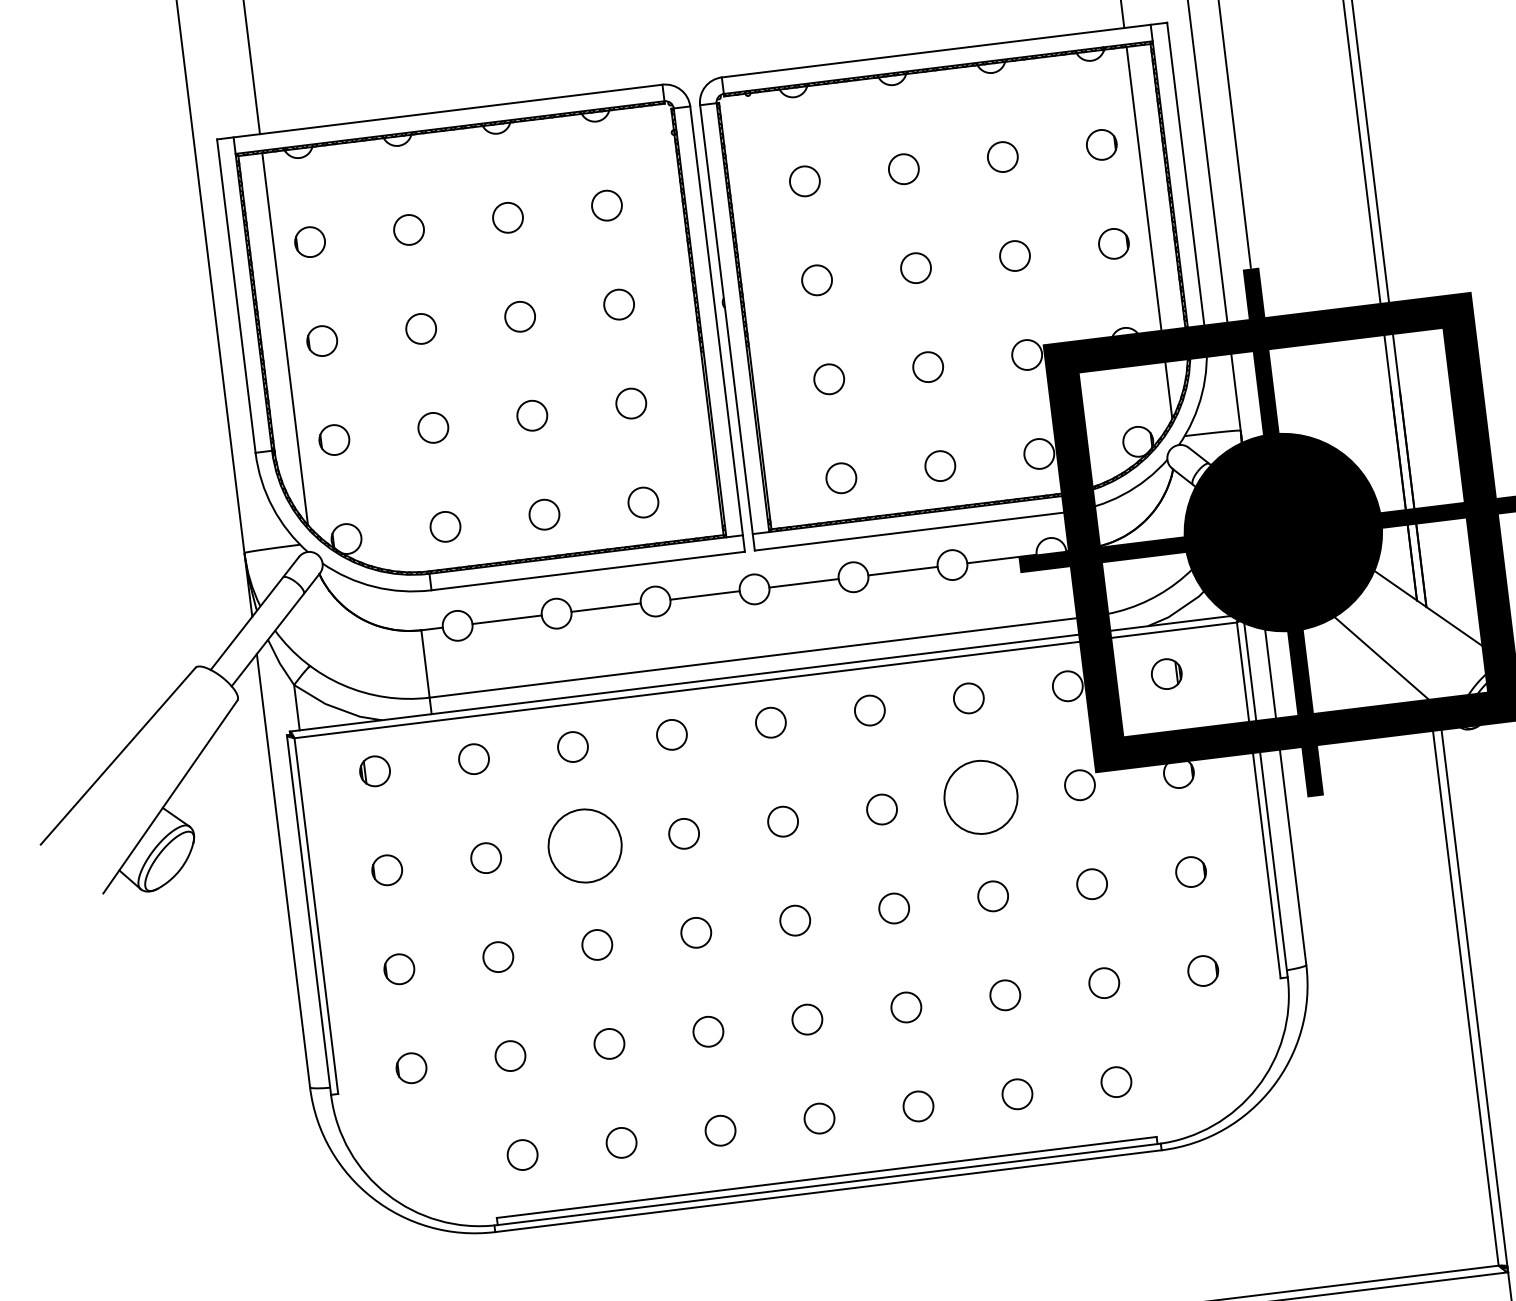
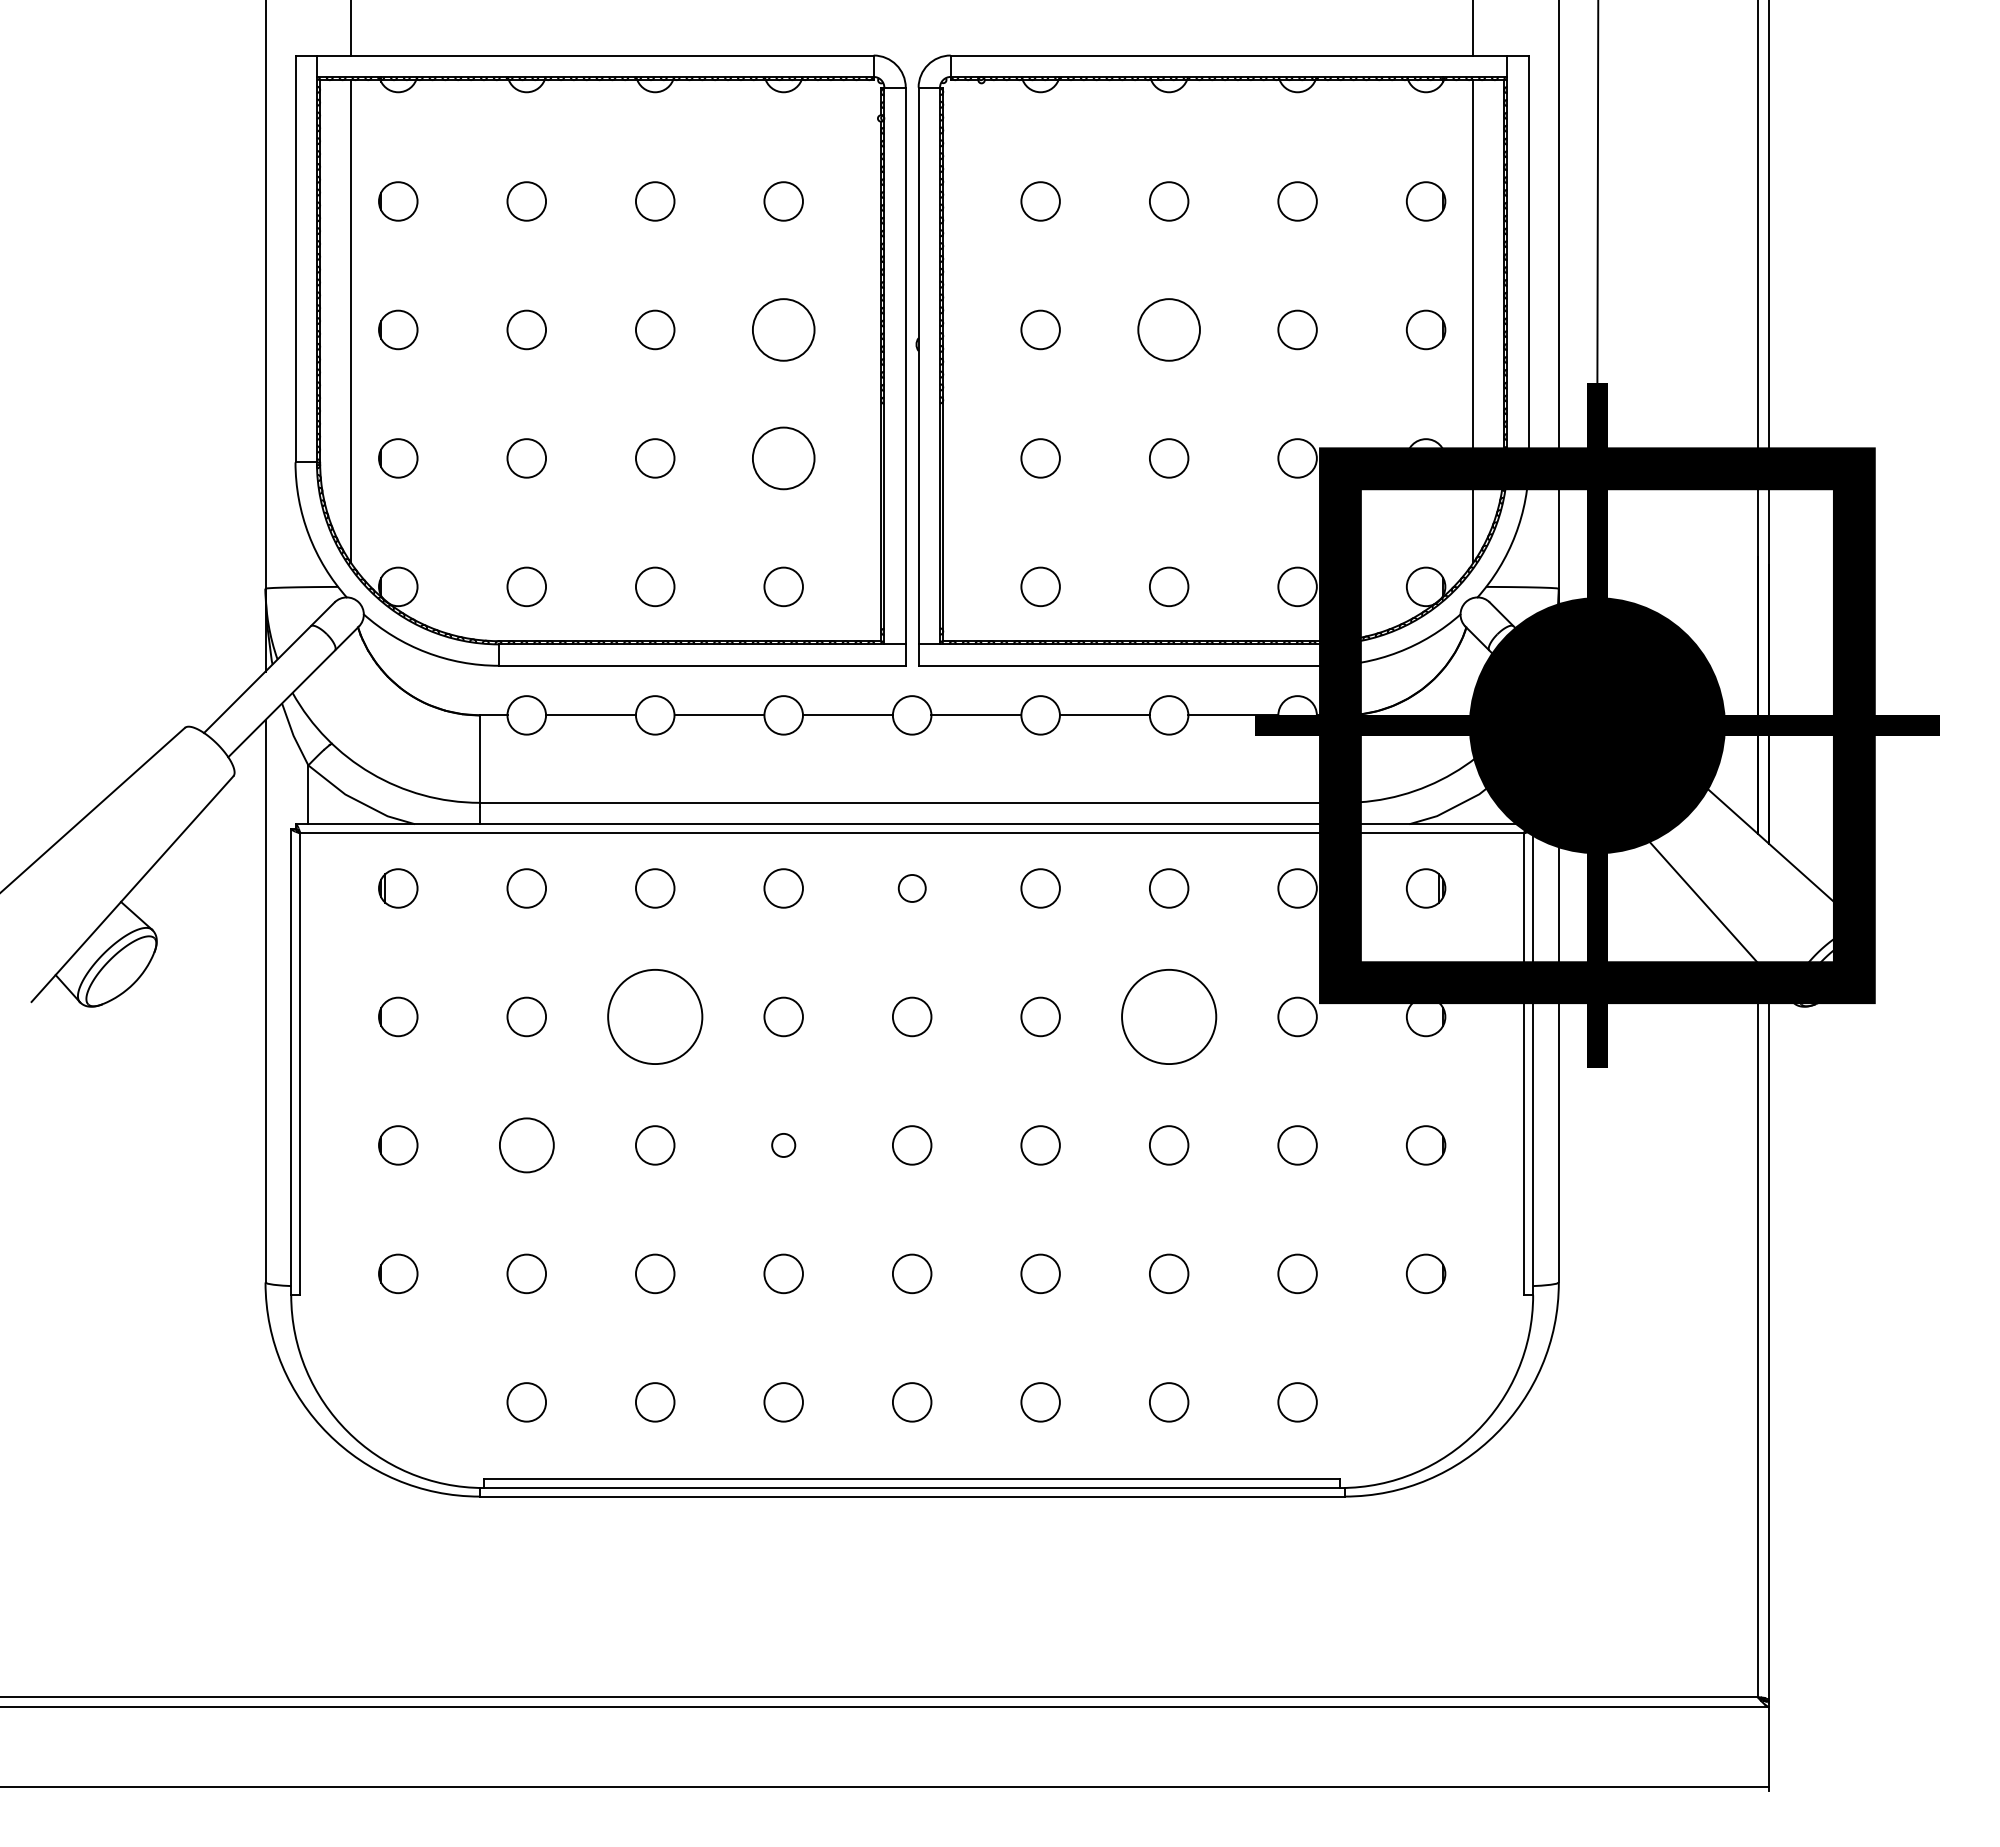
circle: (915, 267) -> (1168, 329), size x1.6
circle: (618, 304) -> (783, 329), size x1.6
circle: (631, 403) -> (783, 458), size x1.6
circle: (771, 722) -> (912, 888), size x0.7
circle: (696, 932) -> (783, 1145), size x0.6
circle: (498, 957) -> (526, 1145), size x1.4

